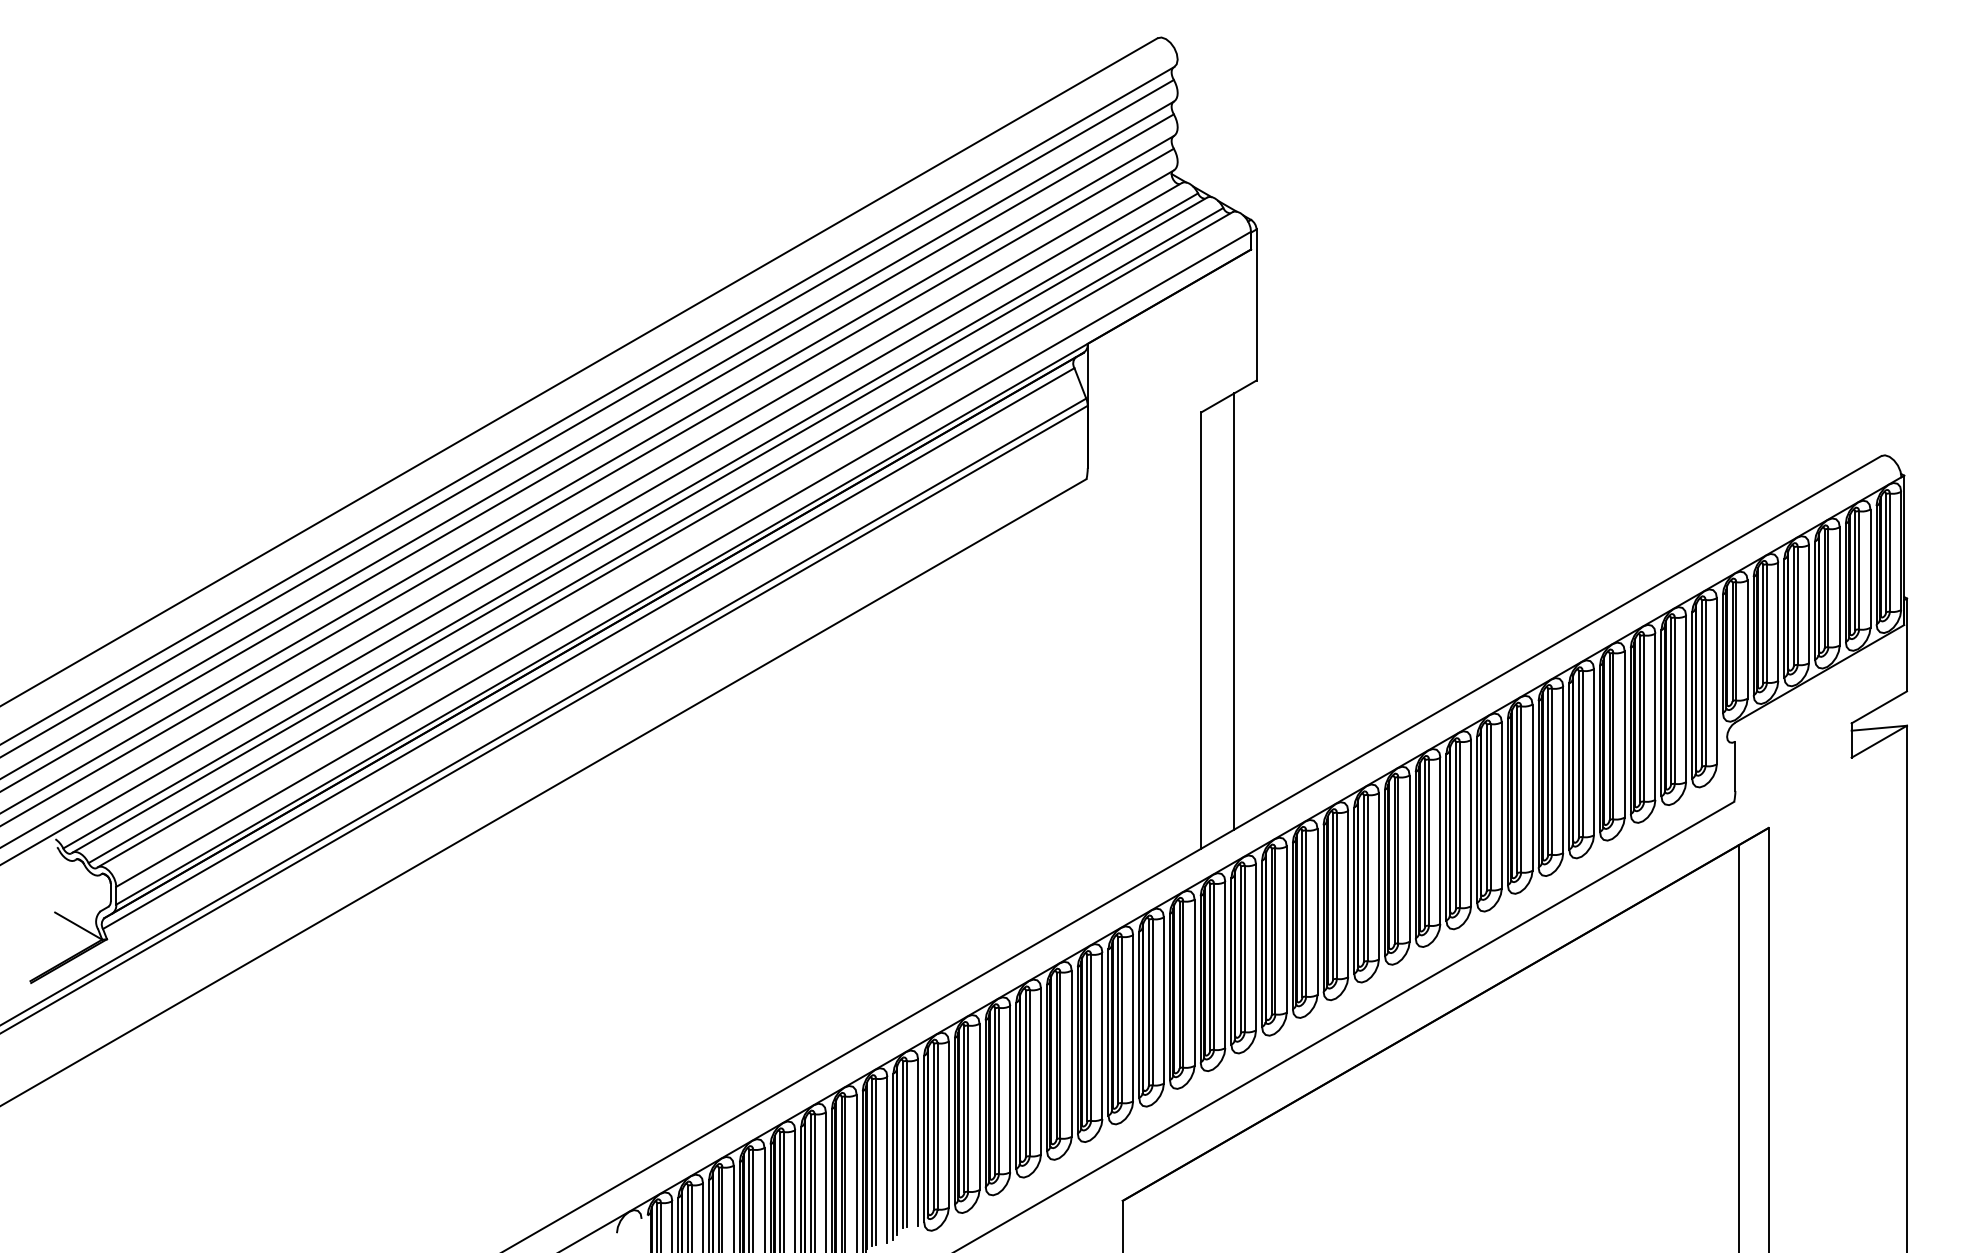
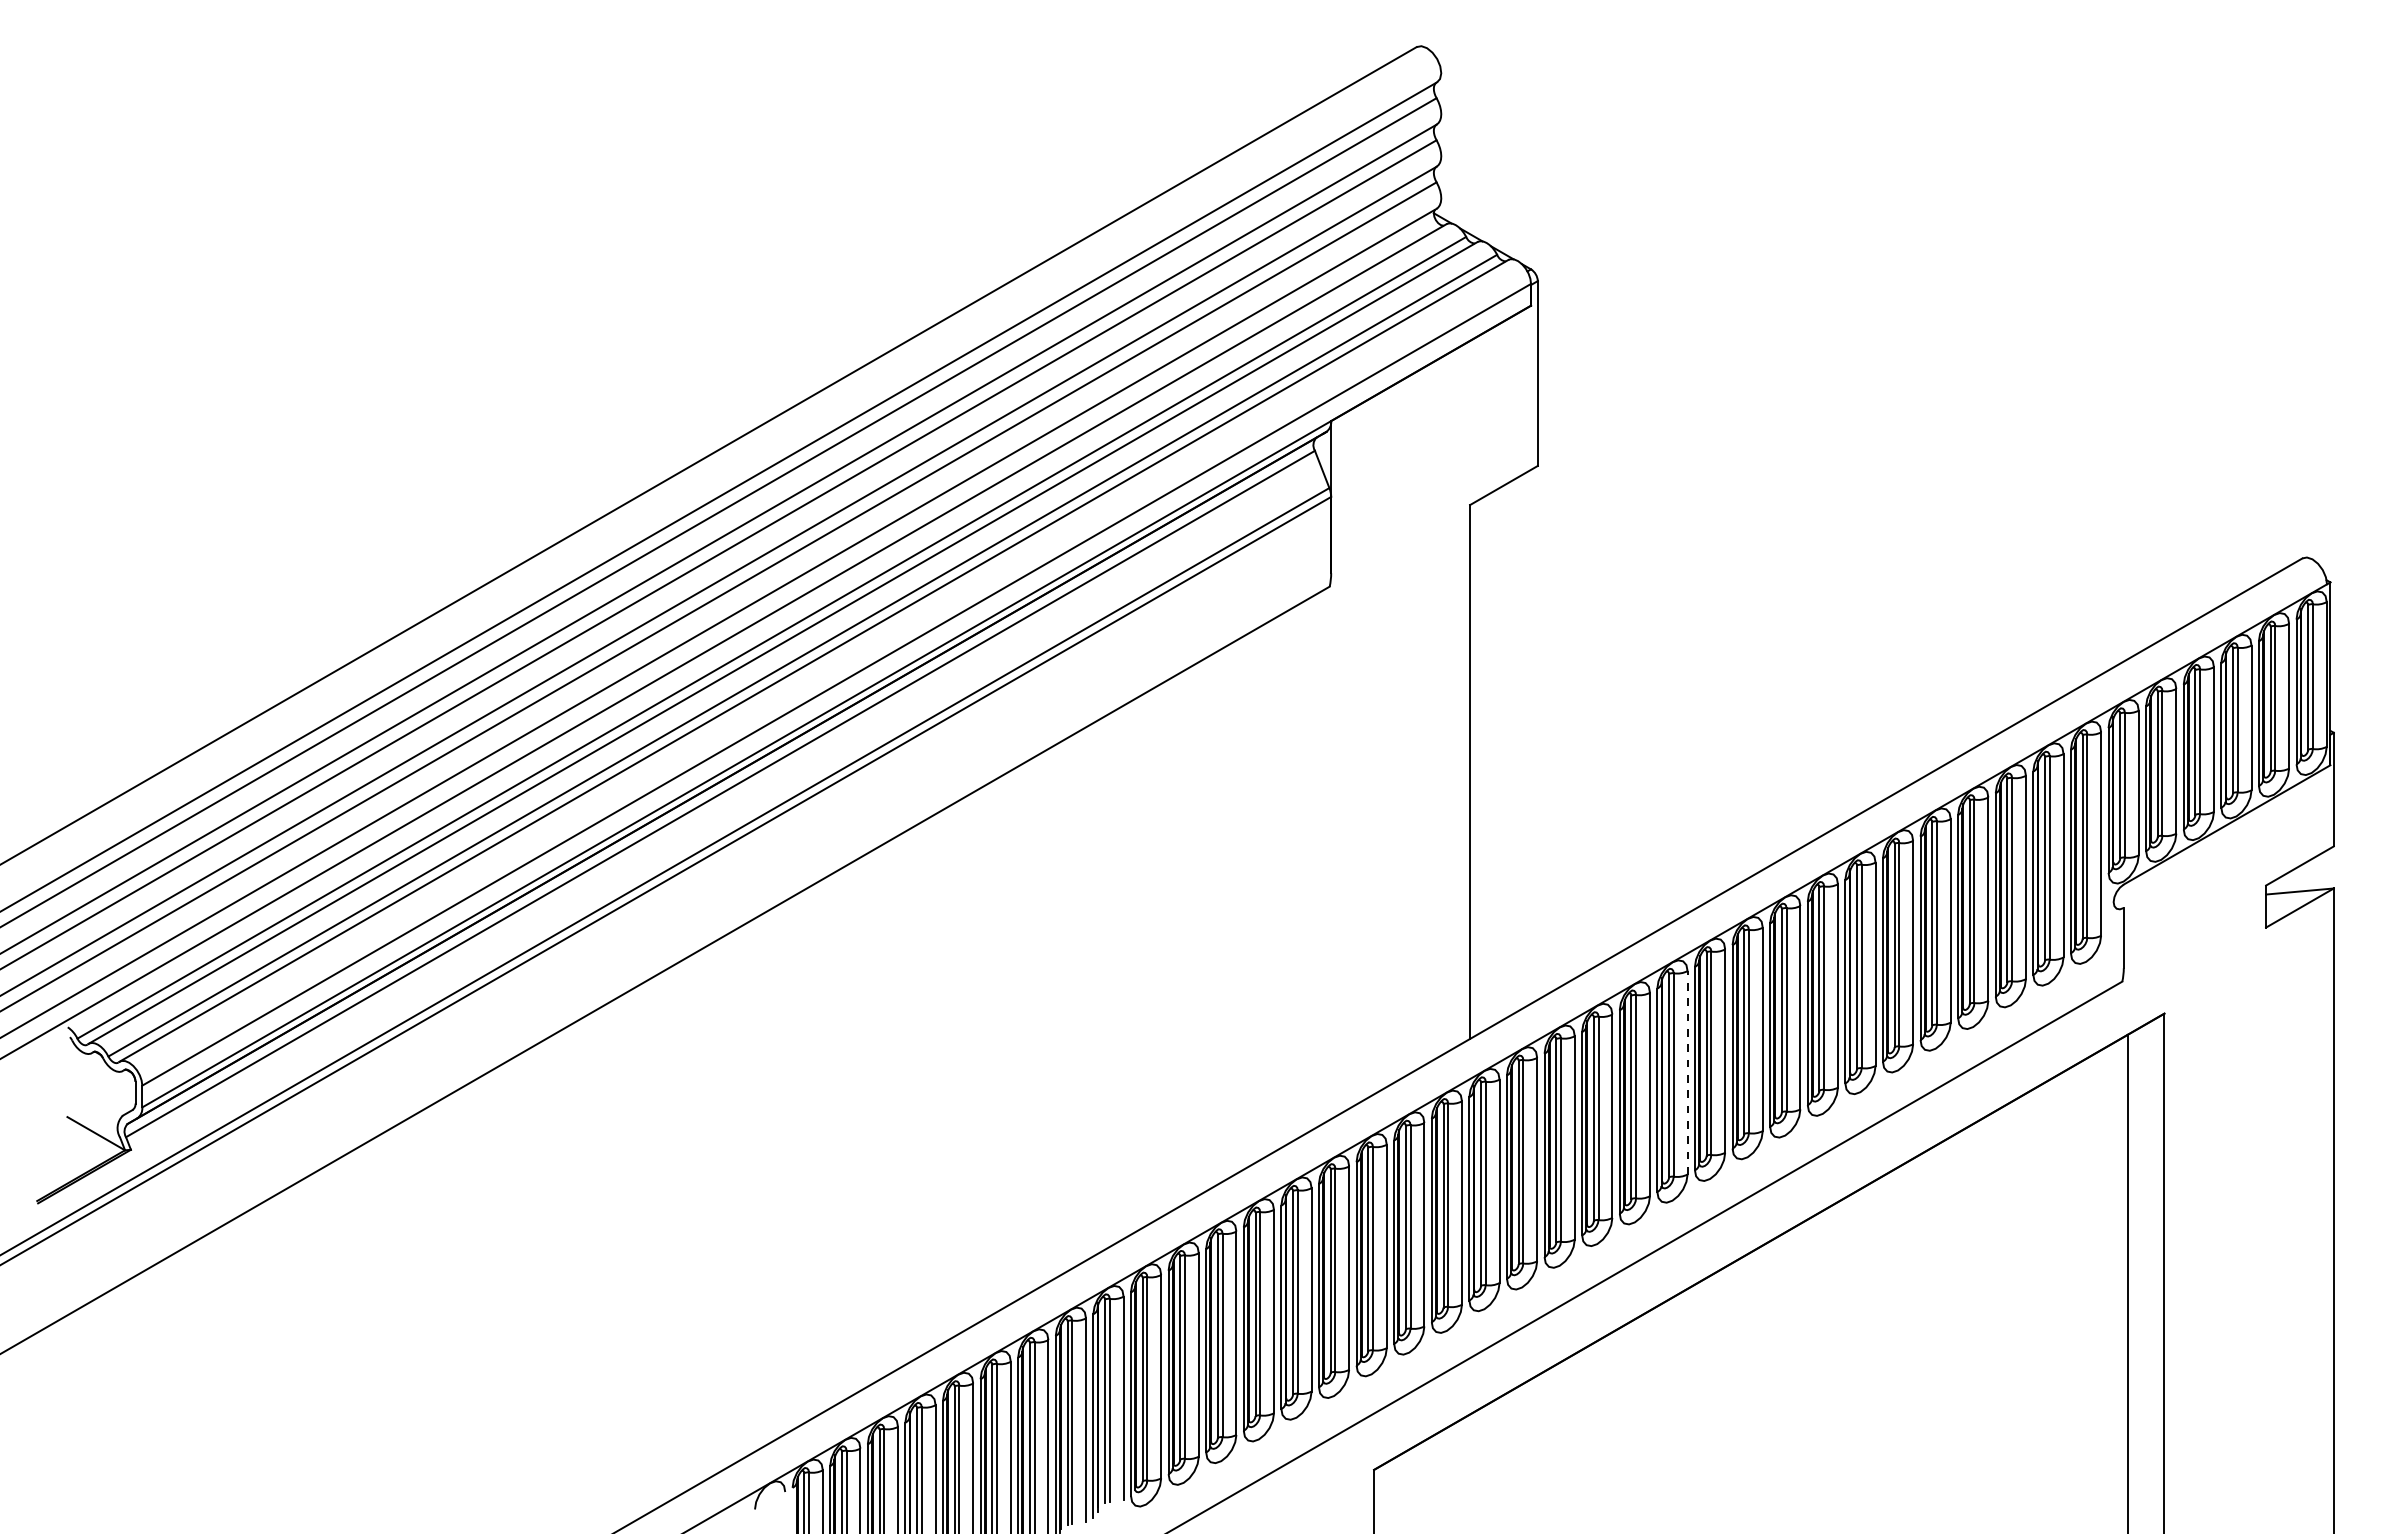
line: (1234, 611) -> (1510, 748), removed
line: (1378, 876) -> (1687, 1072), solid -> dashed

